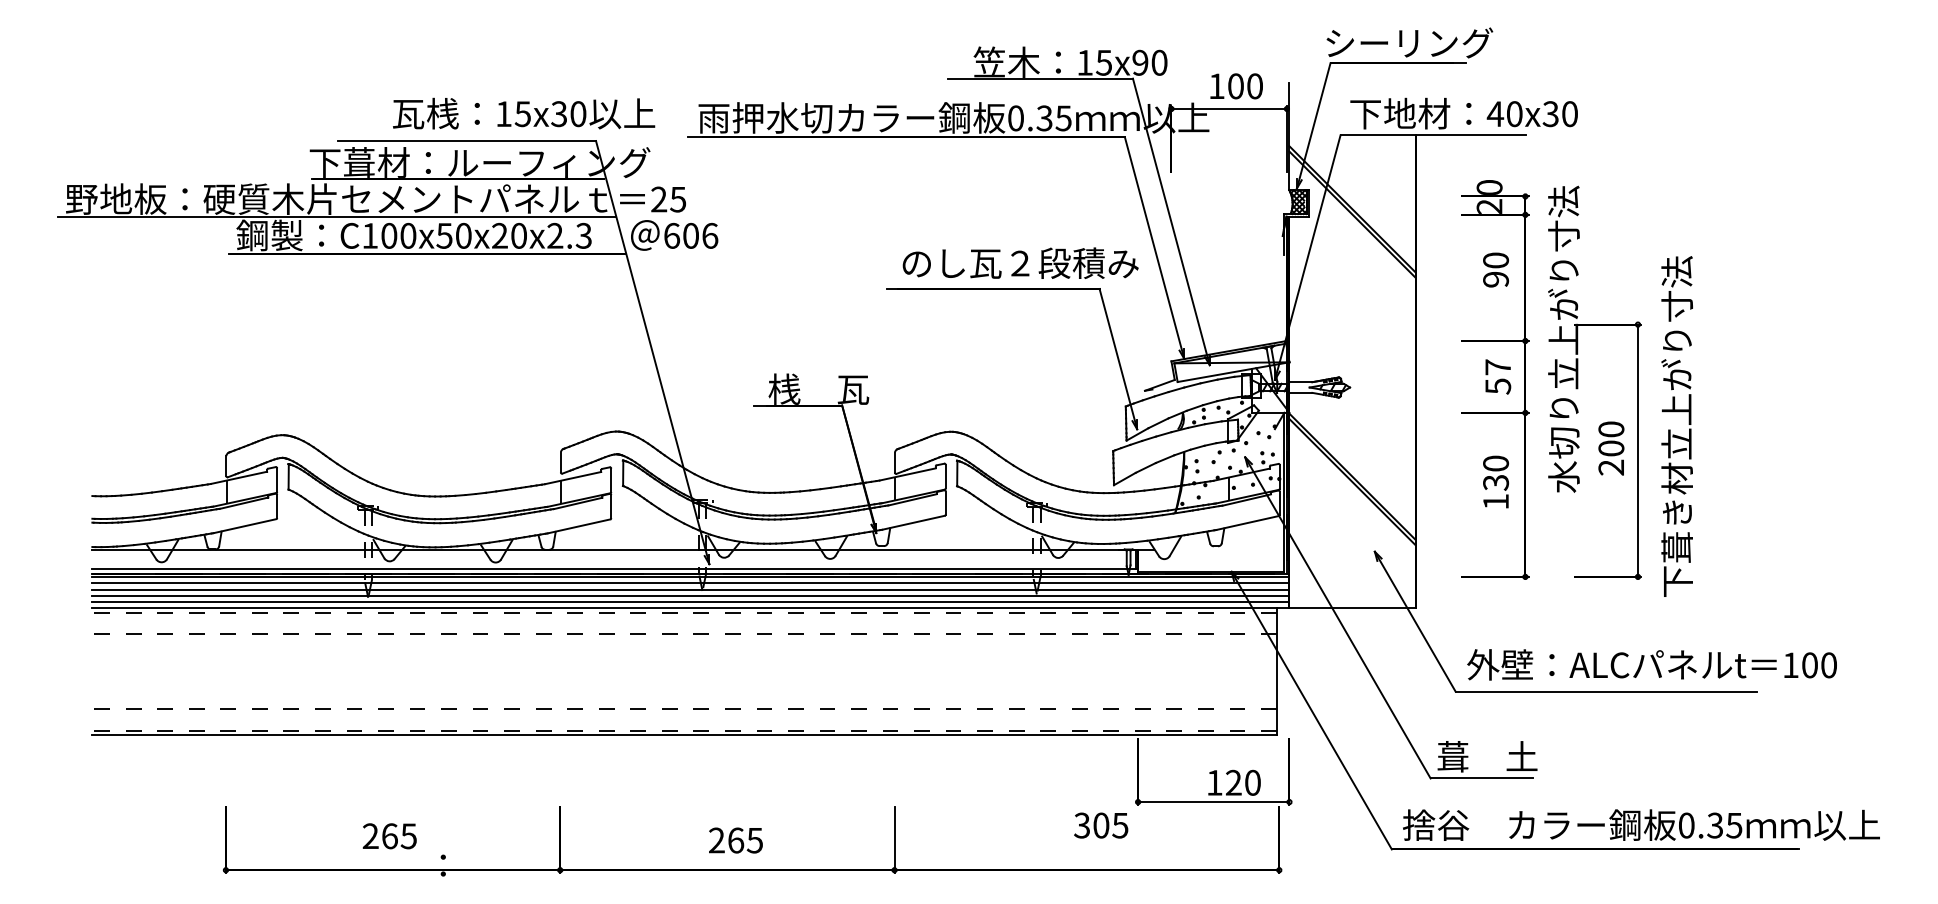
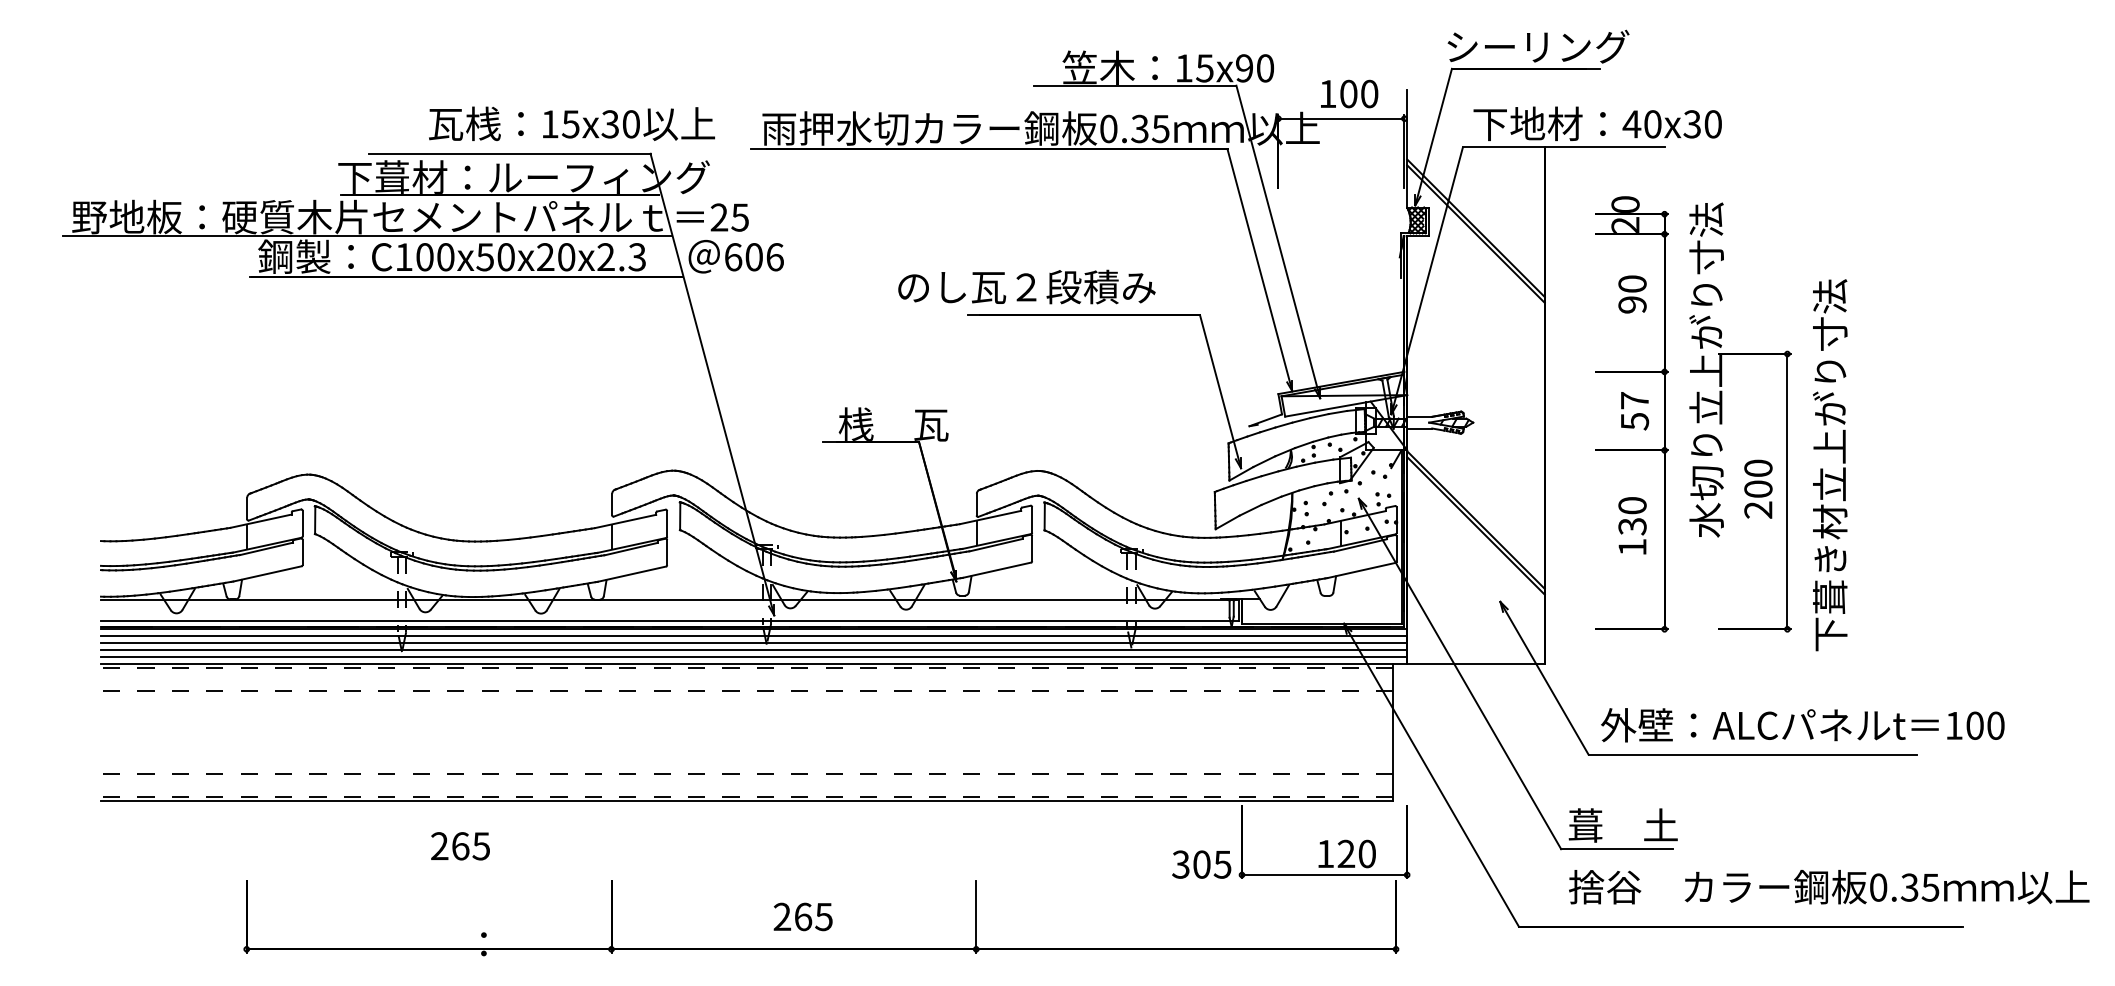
text: (1020, 262) -> (1026, 286), moved
text: (1100, 825) -> (1201, 864), moved
text: (1641, 825) -> (1829, 887), moved
text: (389, 836) -> (460, 846), moved

